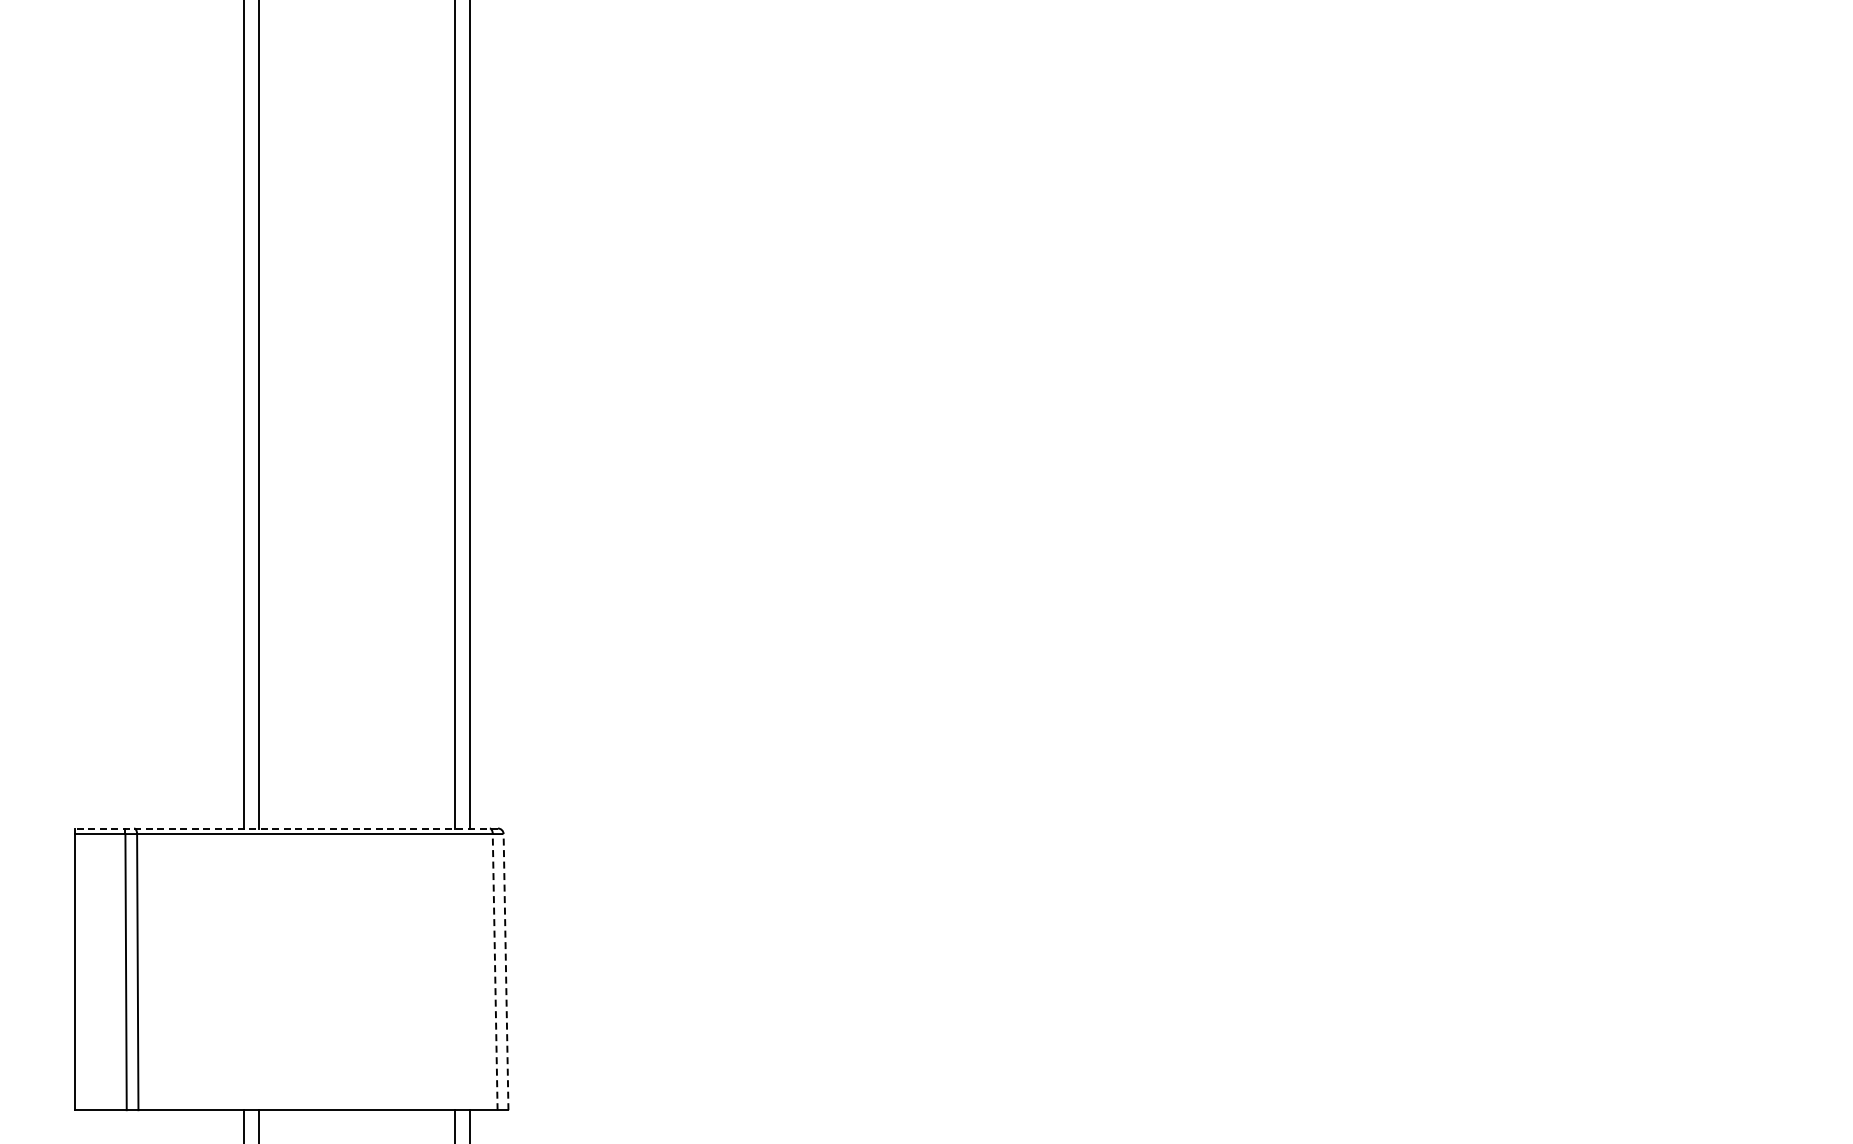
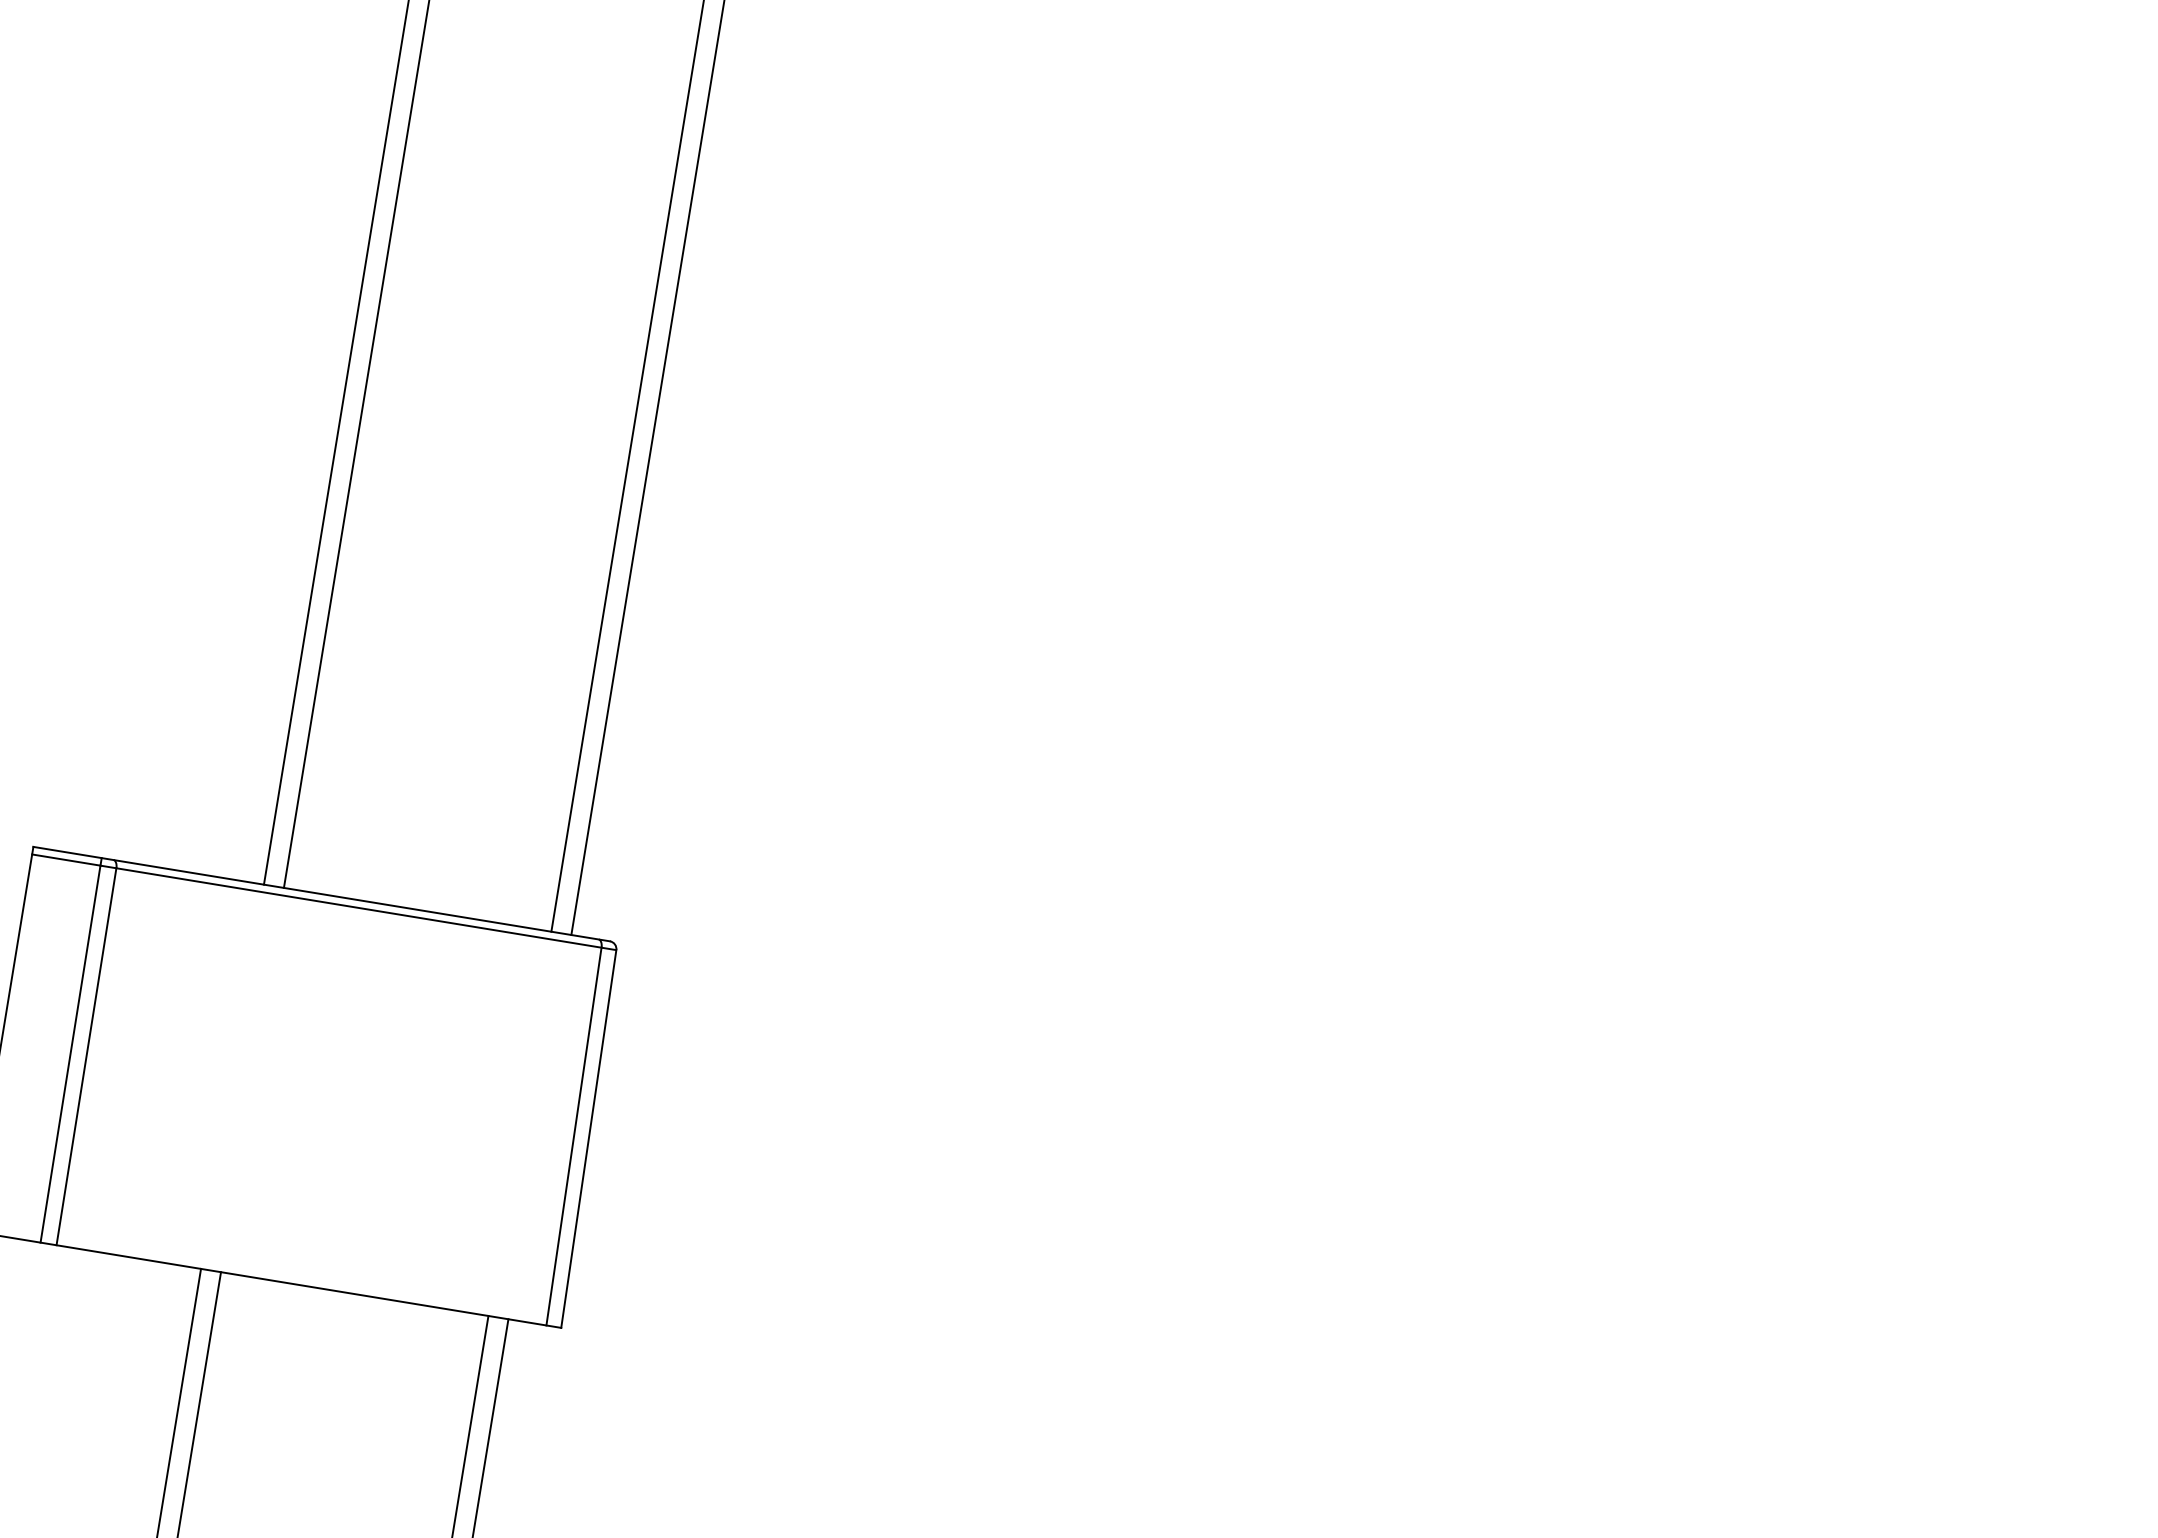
line: (286, 828) -> (321, 894), dashed -> solid
line: (495, 971) -> (574, 1135), dashed -> solid
line: (506, 971) -> (589, 1138), dashed -> solid

